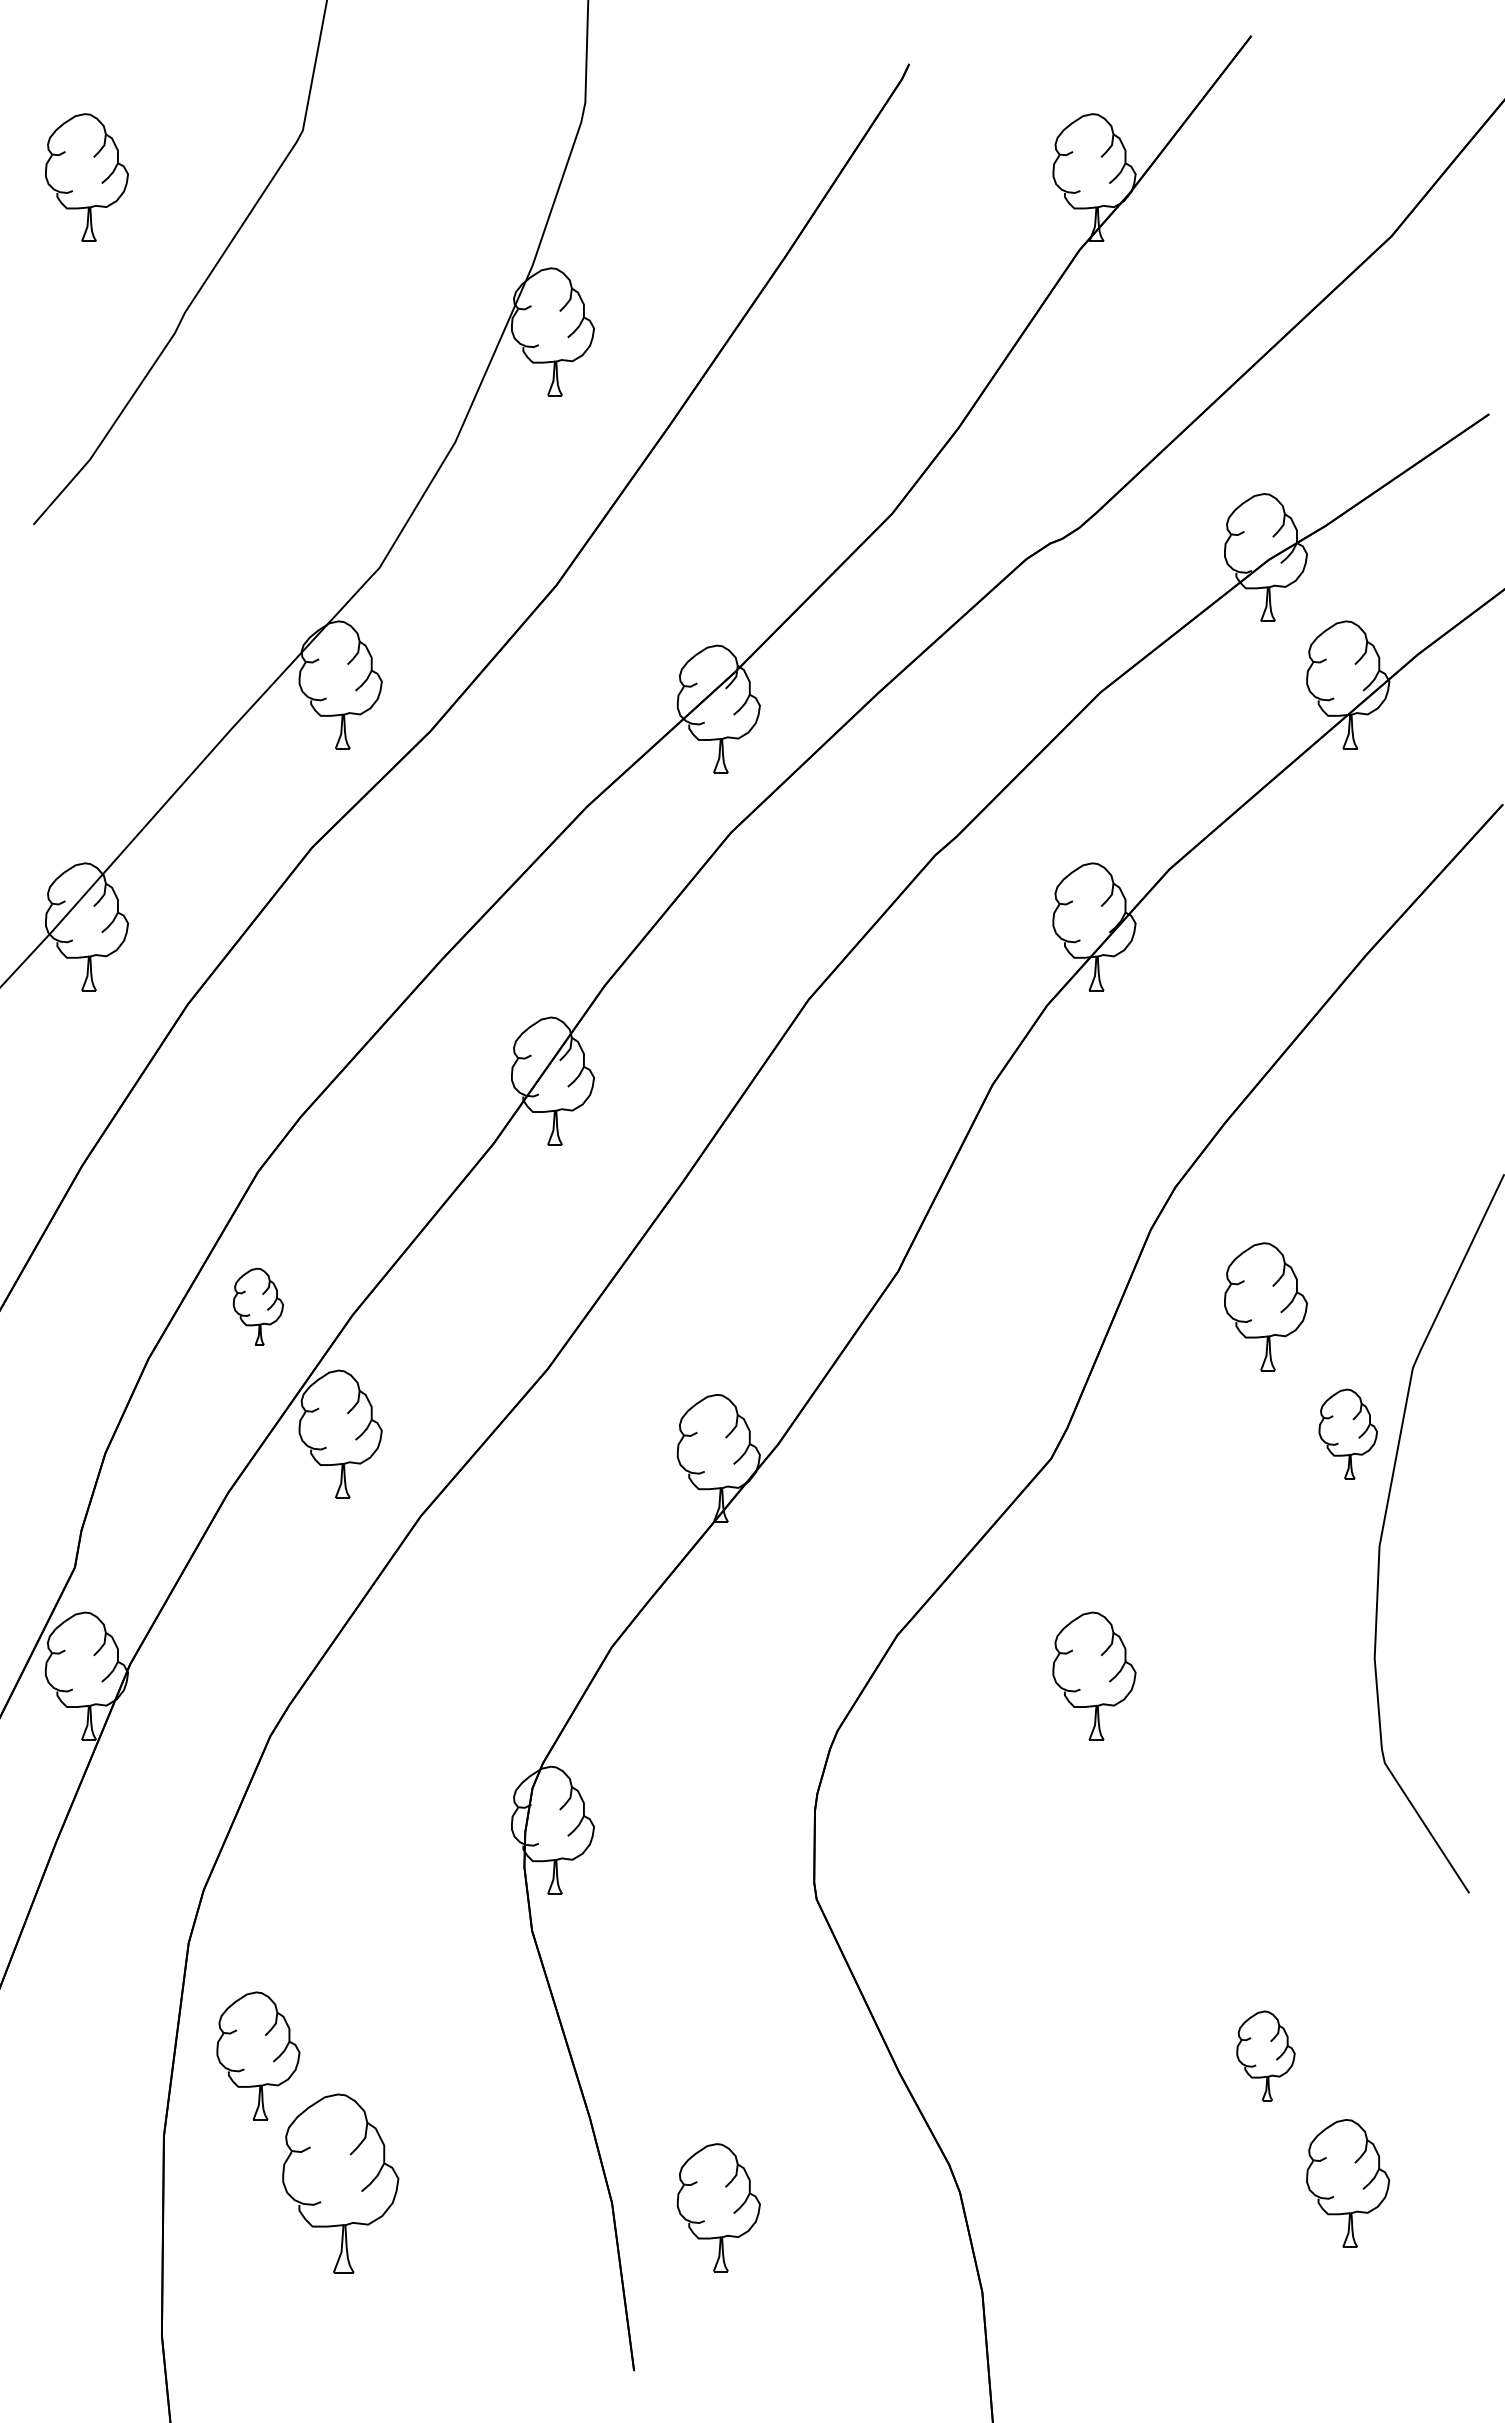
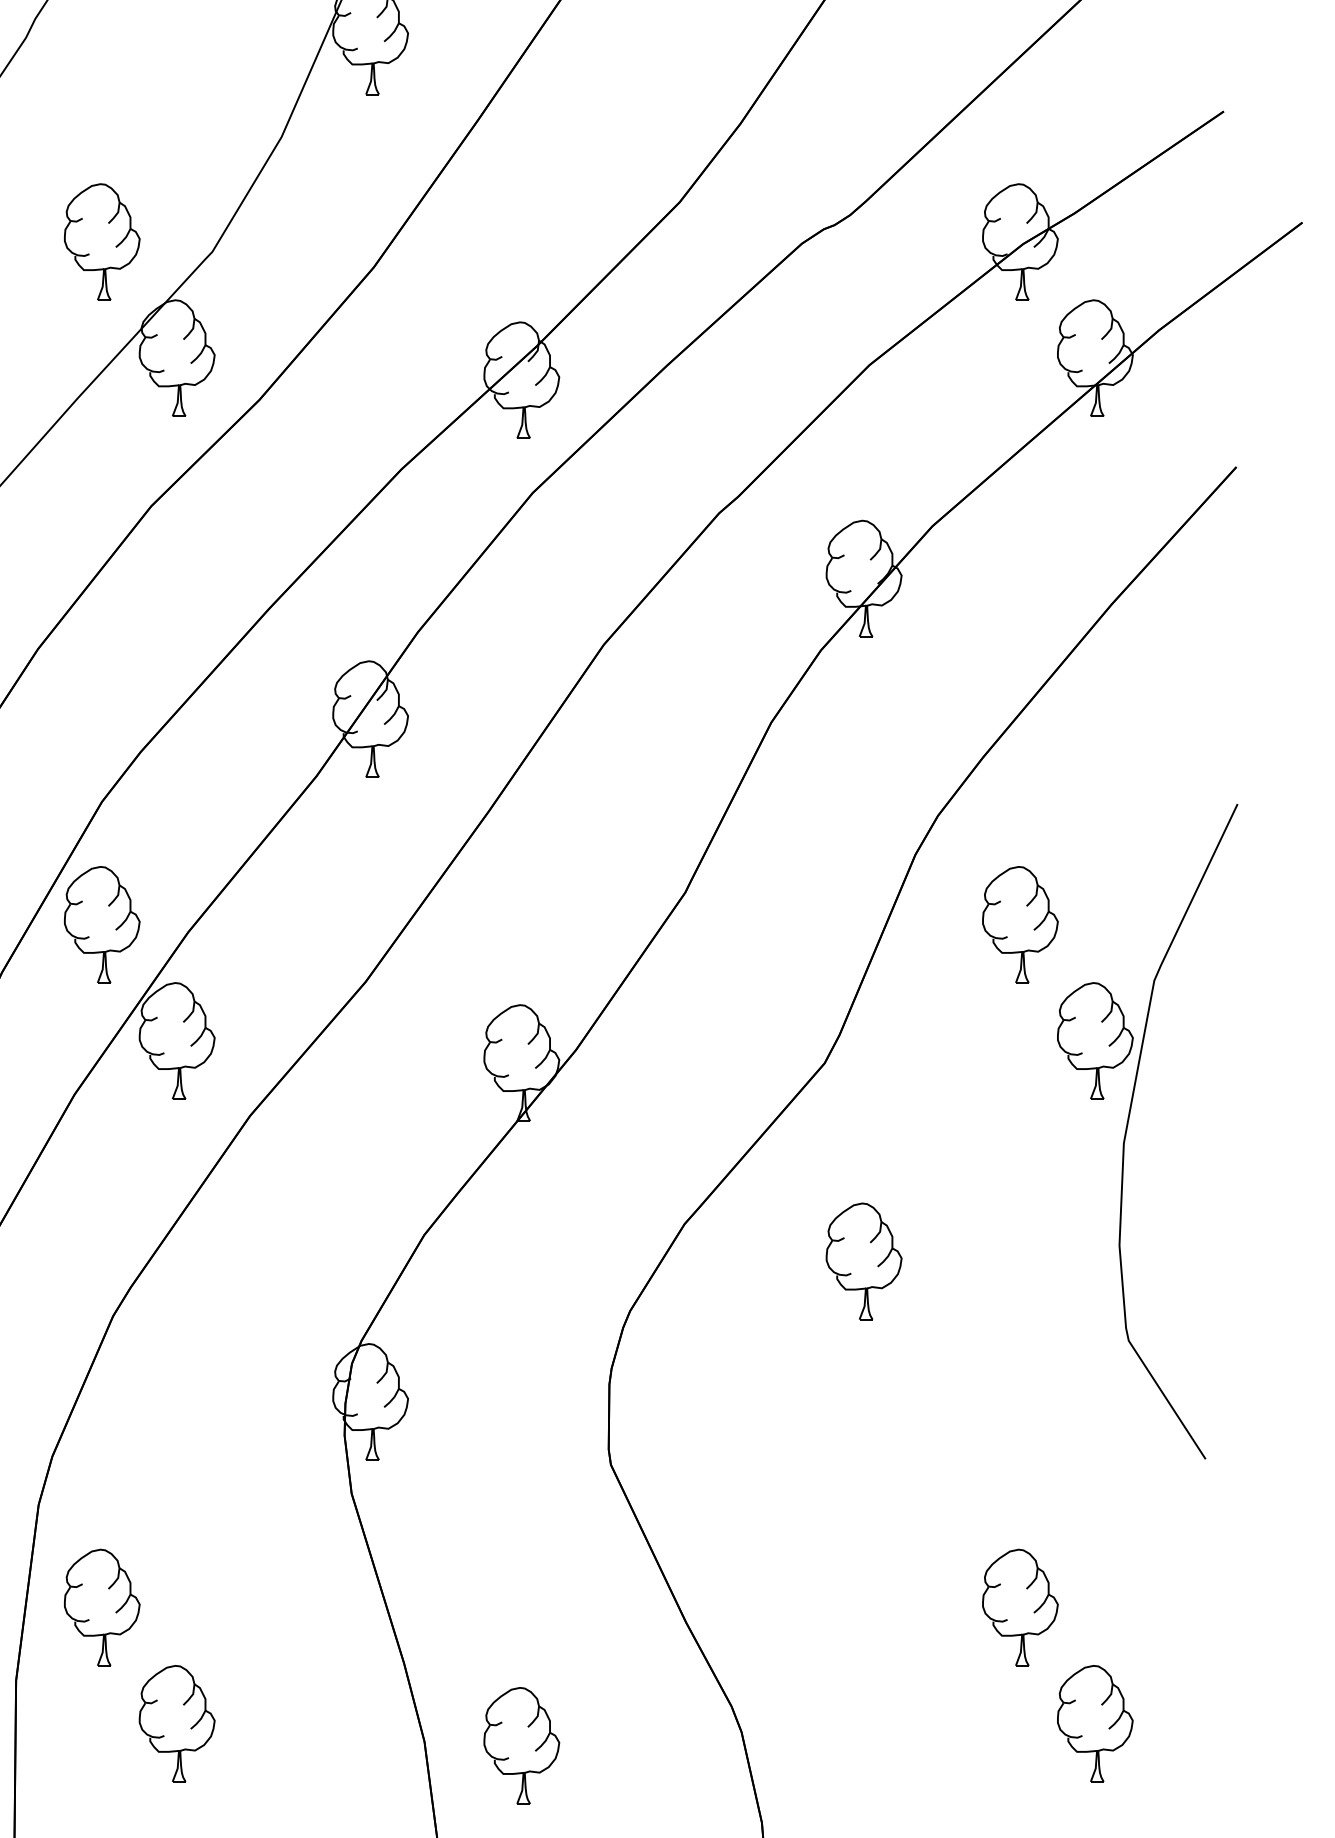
part: (258, 557) -> (102, 242), added
part: (258, 1306) -> (102, 924), size x1.67
part: (1348, 1433) -> (1095, 1040), size x1.43
part: (1265, 2055) -> (1019, 1607), size x1.43
part: (340, 2183) -> (177, 1723), size x0.71

